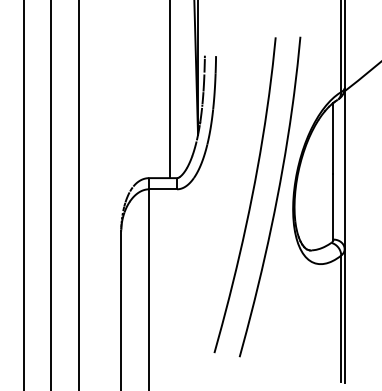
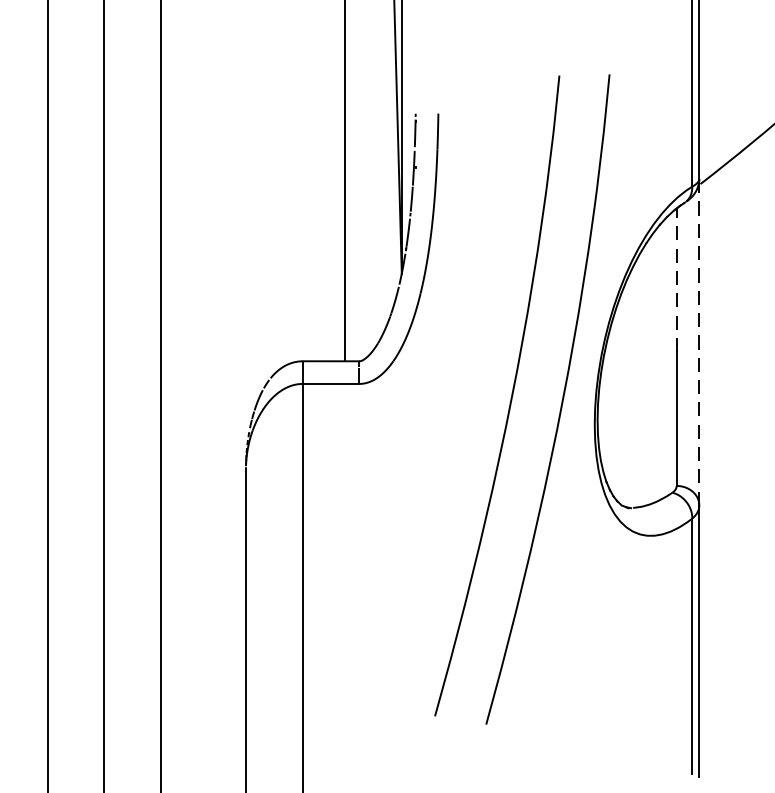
line: (333, 137) -> (676, 278), solid -> dashed
line: (344, 169) -> (699, 343), solid -> dashed

